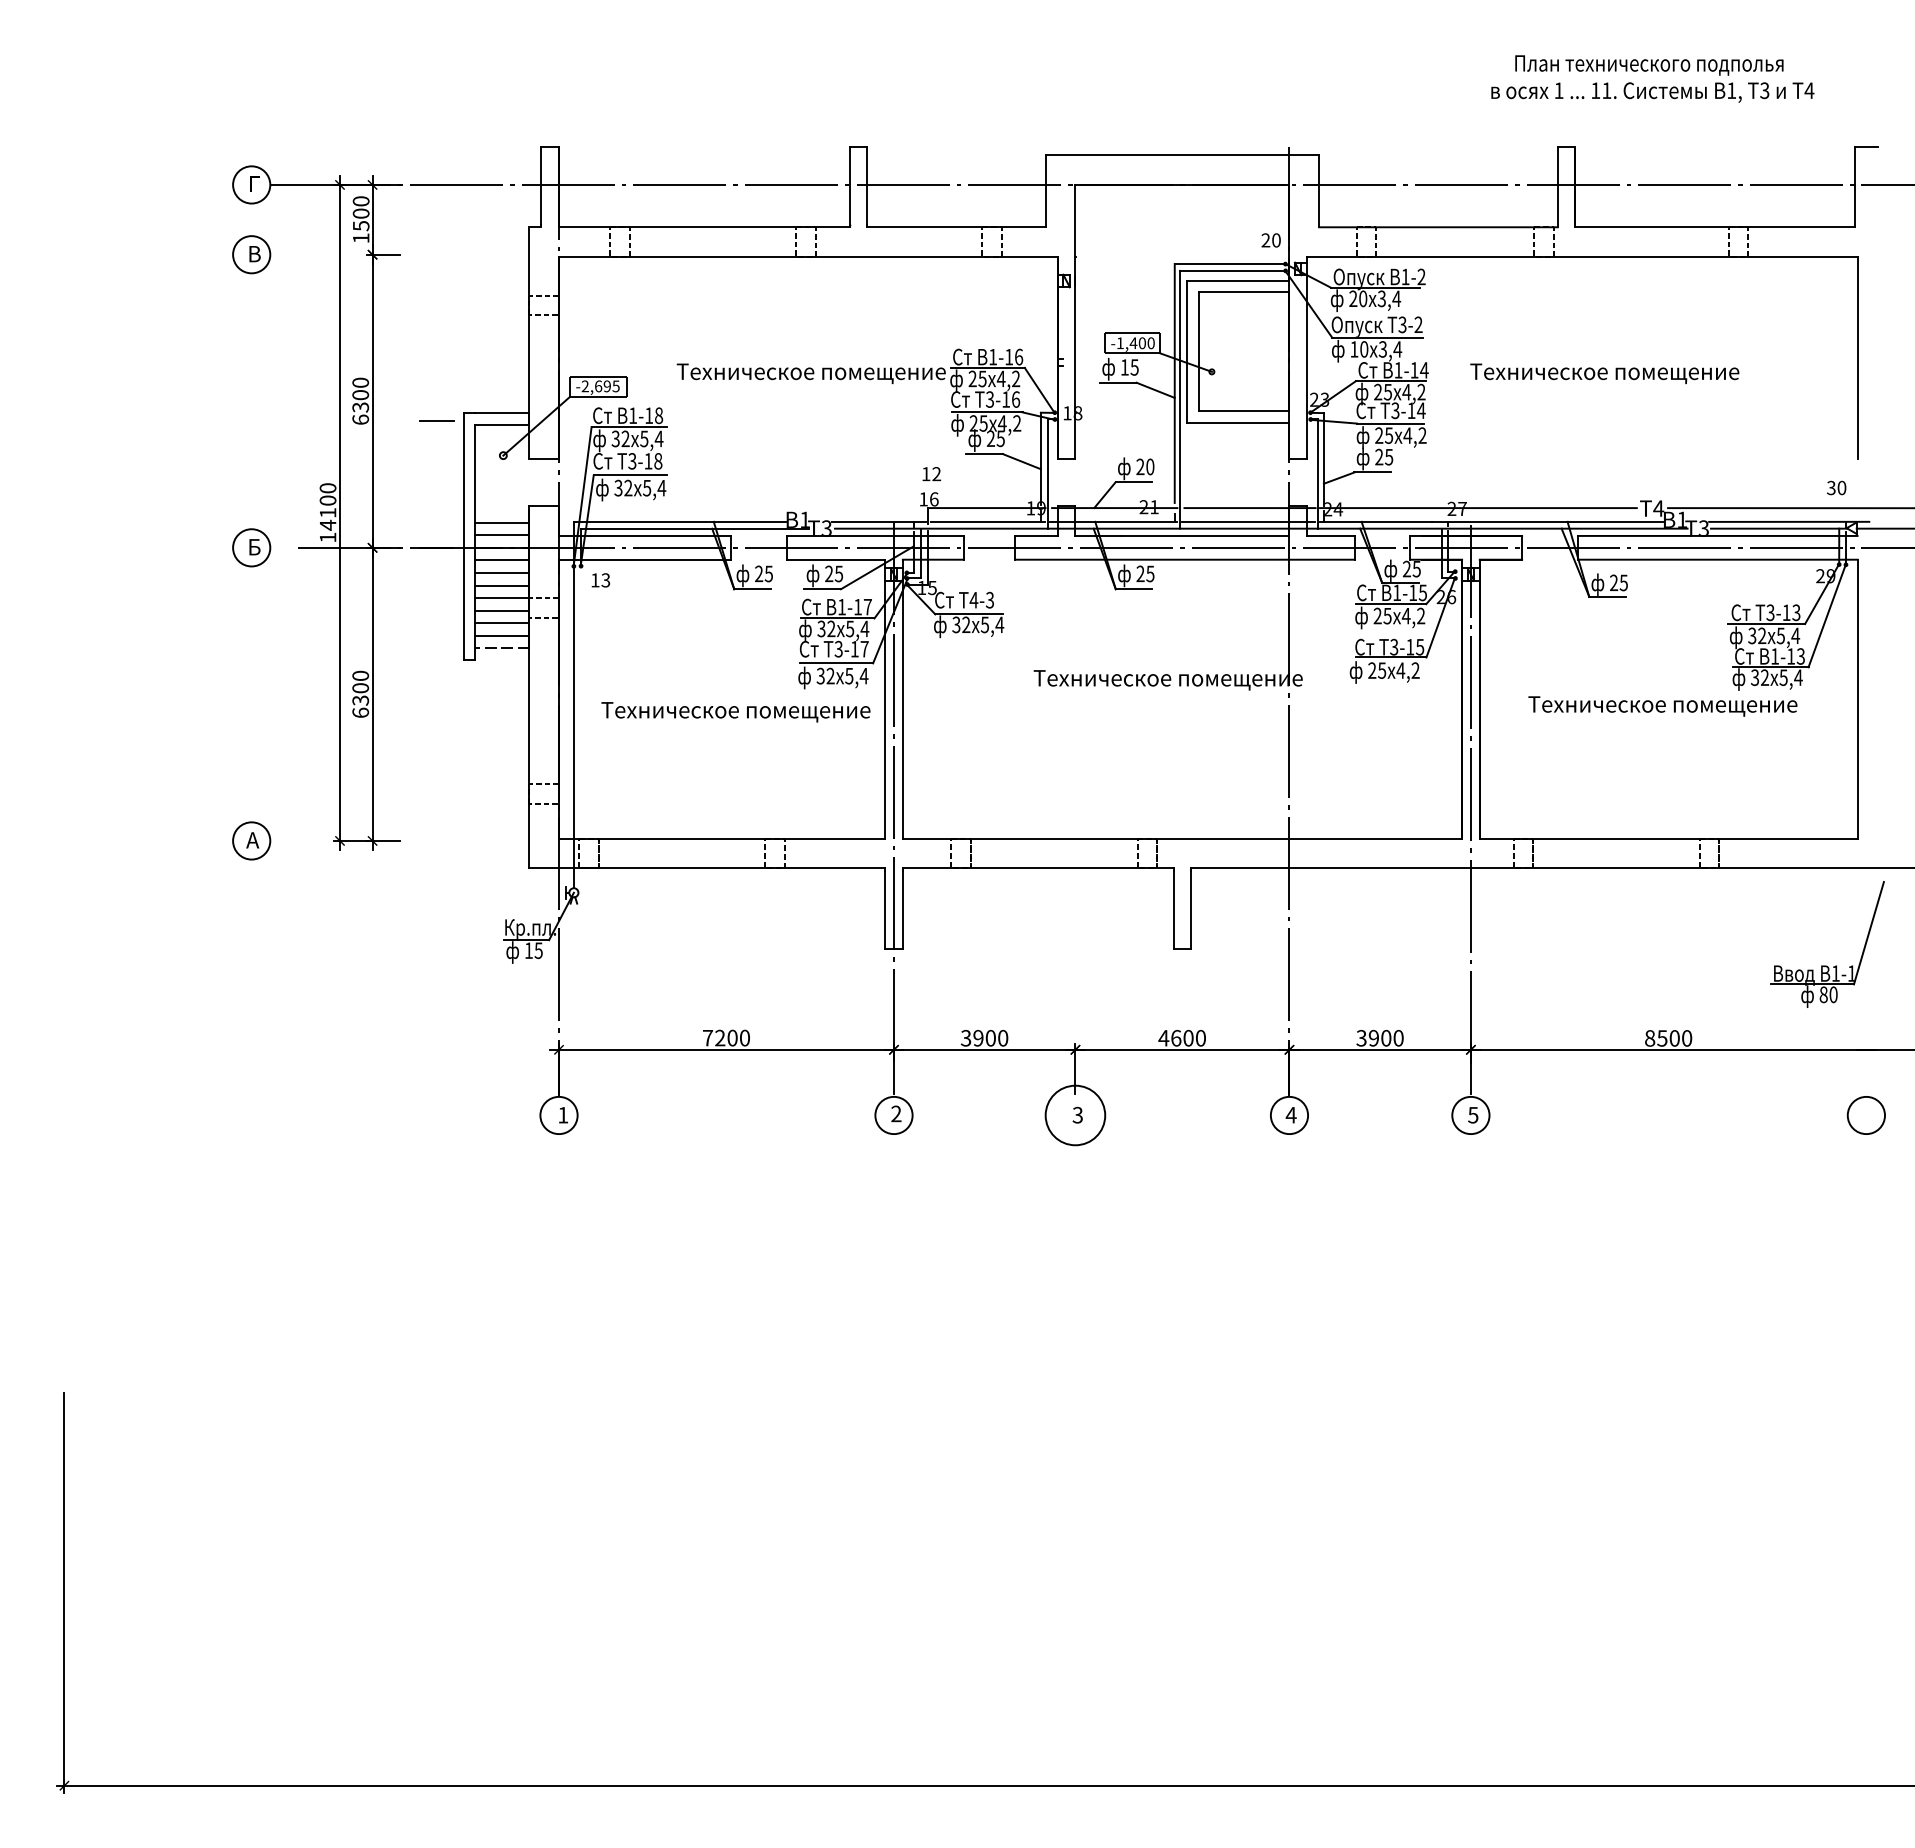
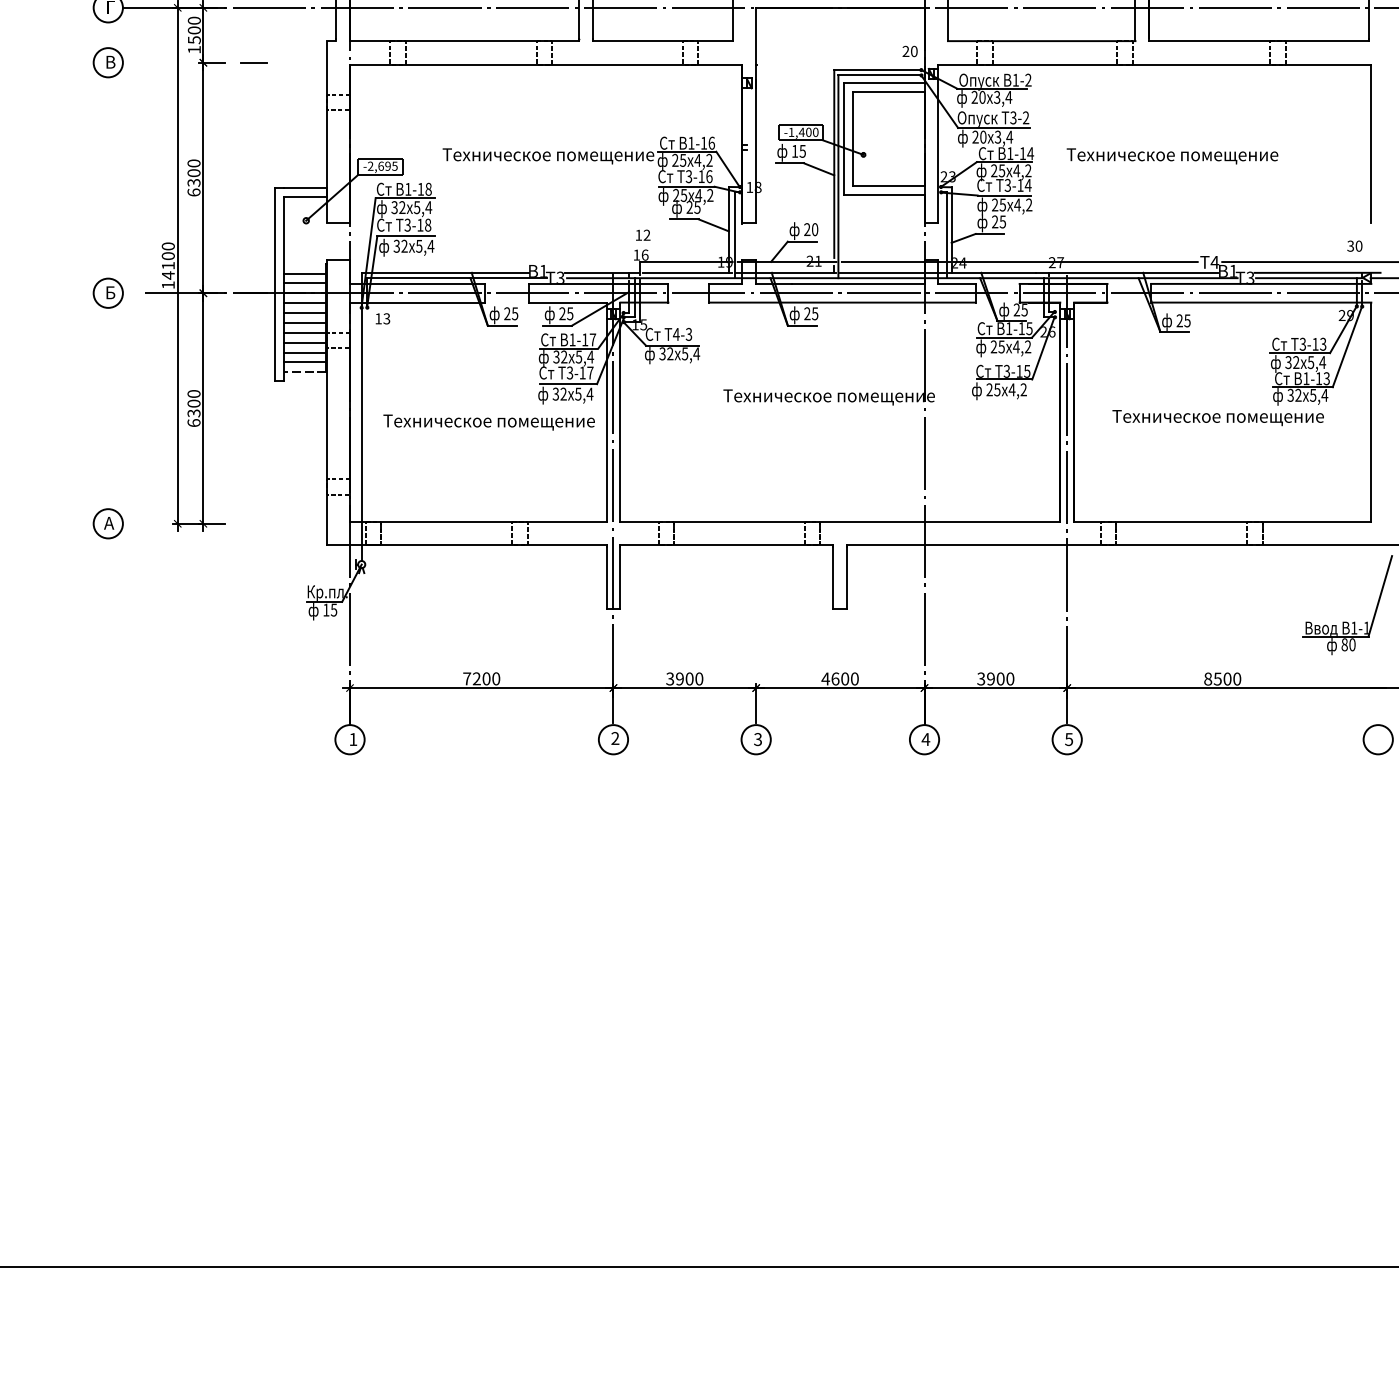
text: (1354, 349) -> (975, 137), 10 -> 20
line: (436, 420) -> (253, 62), moved
circle: (1075, 1115) -> (756, 739), size x0.62

